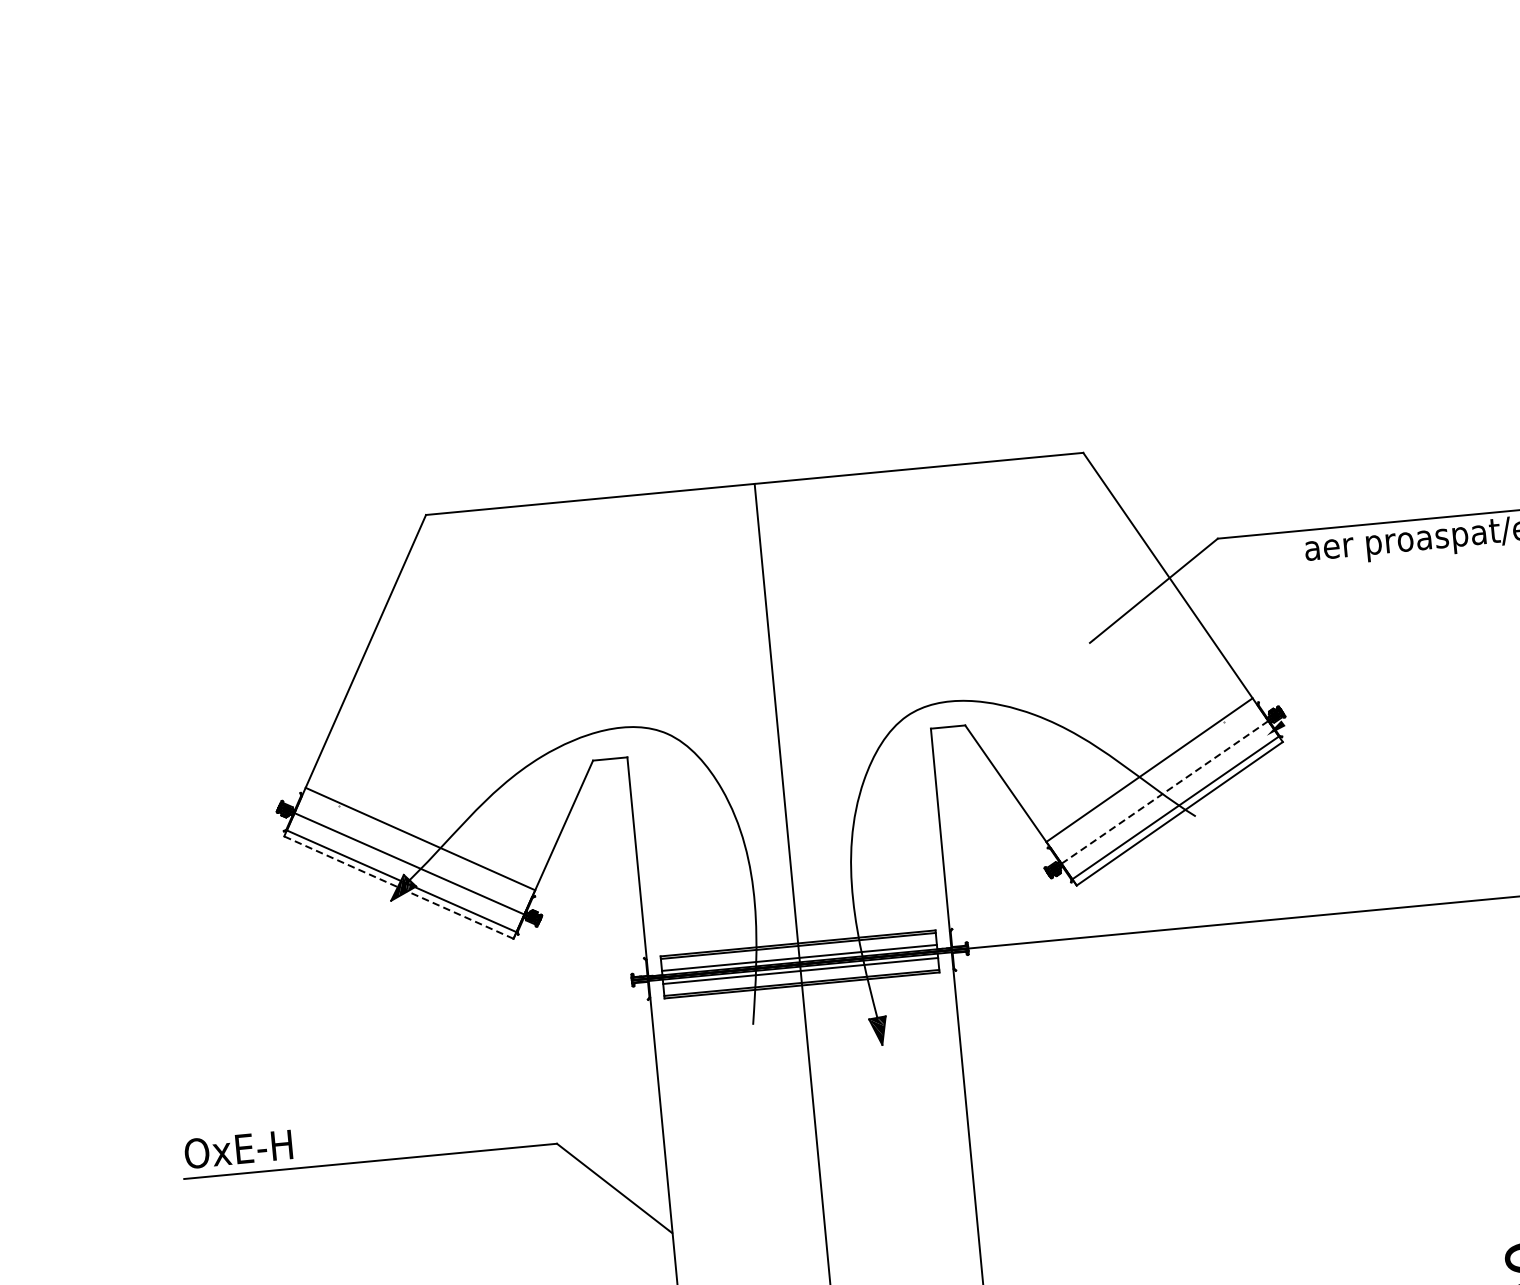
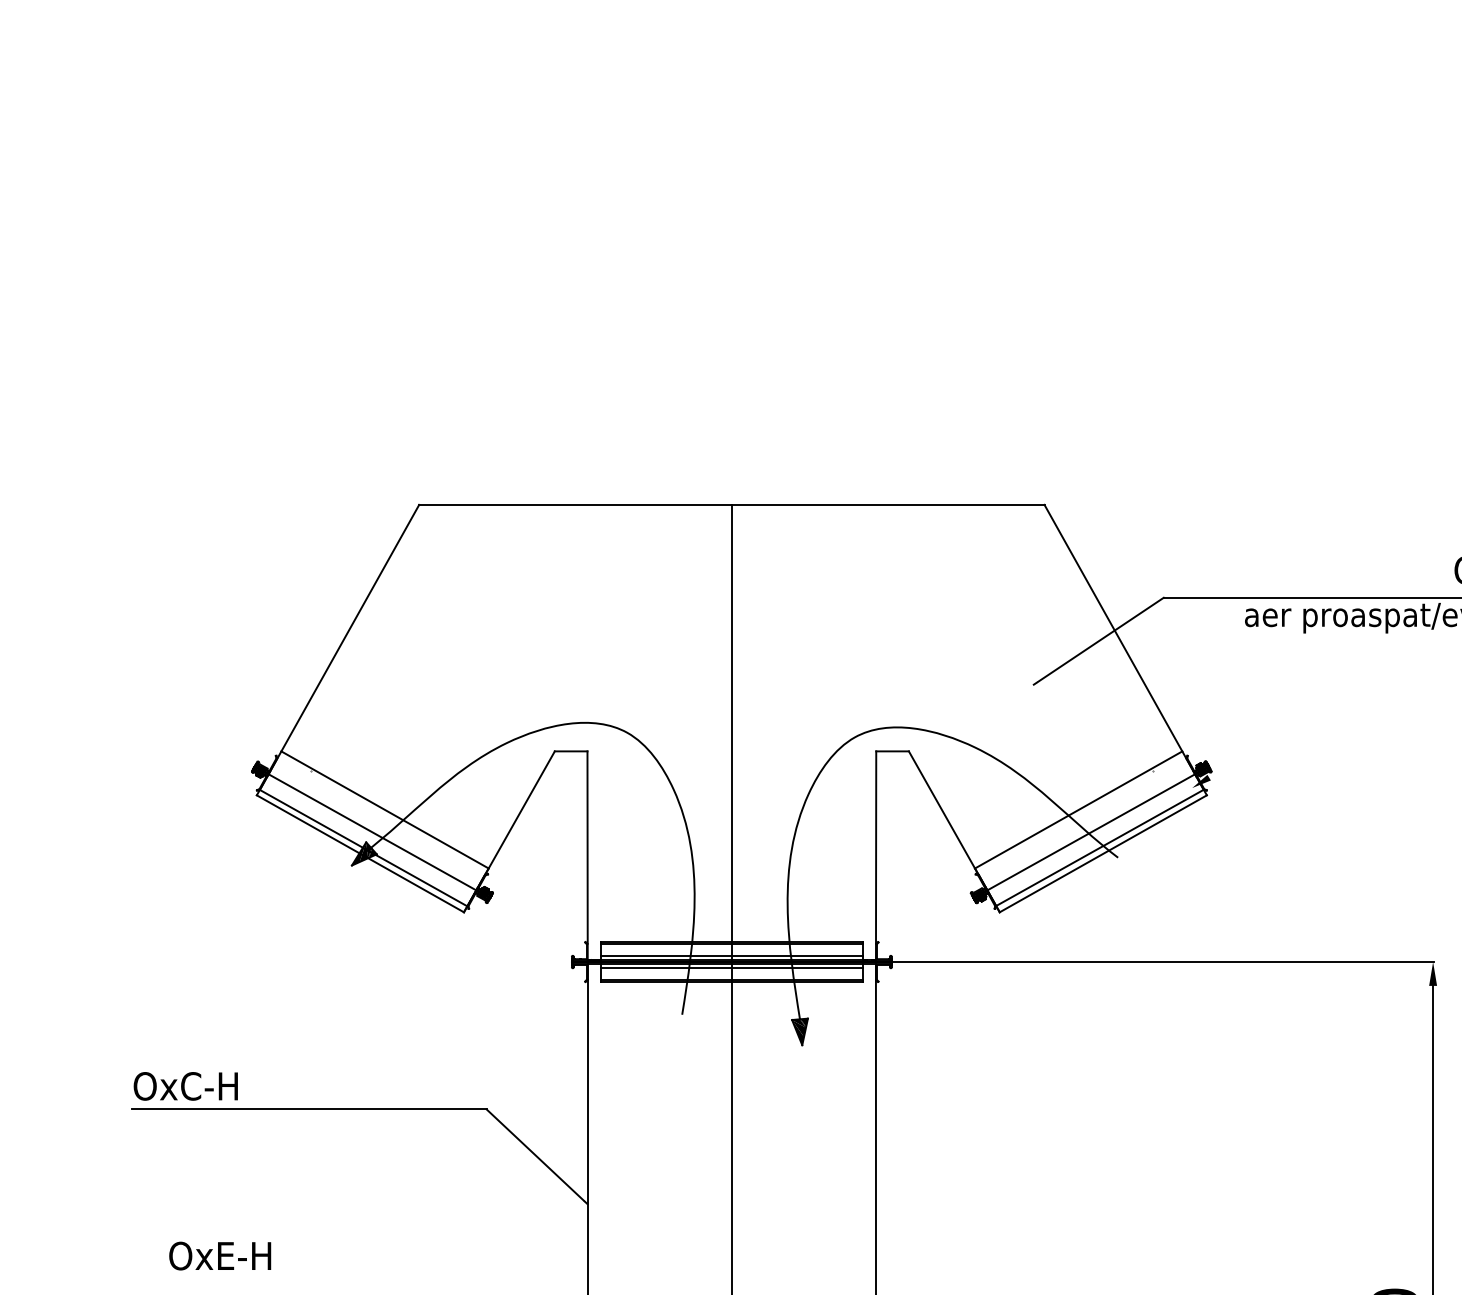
line: (1165, 792) -> (1091, 832), dashed -> solid
line: (398, 887) -> (360, 853), dashed -> solid
text: (238, 1149) -> (185, 1086), OxE-H -> OxC-H

